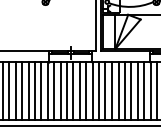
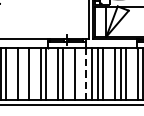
line: (8, 90) -> (11, 73), removed
line: (22, 90) -> (23, 73), removed
line: (34, 90) -> (34, 73), removed
line: (54, 90) -> (52, 73), removed
line: (73, 90) -> (69, 73), removed
line: (86, 90) -> (80, 73), removed
line: (93, 90) -> (86, 73), solid -> dashed
line: (118, 90) -> (109, 73), removed
line: (143, 90) -> (131, 73), removed

